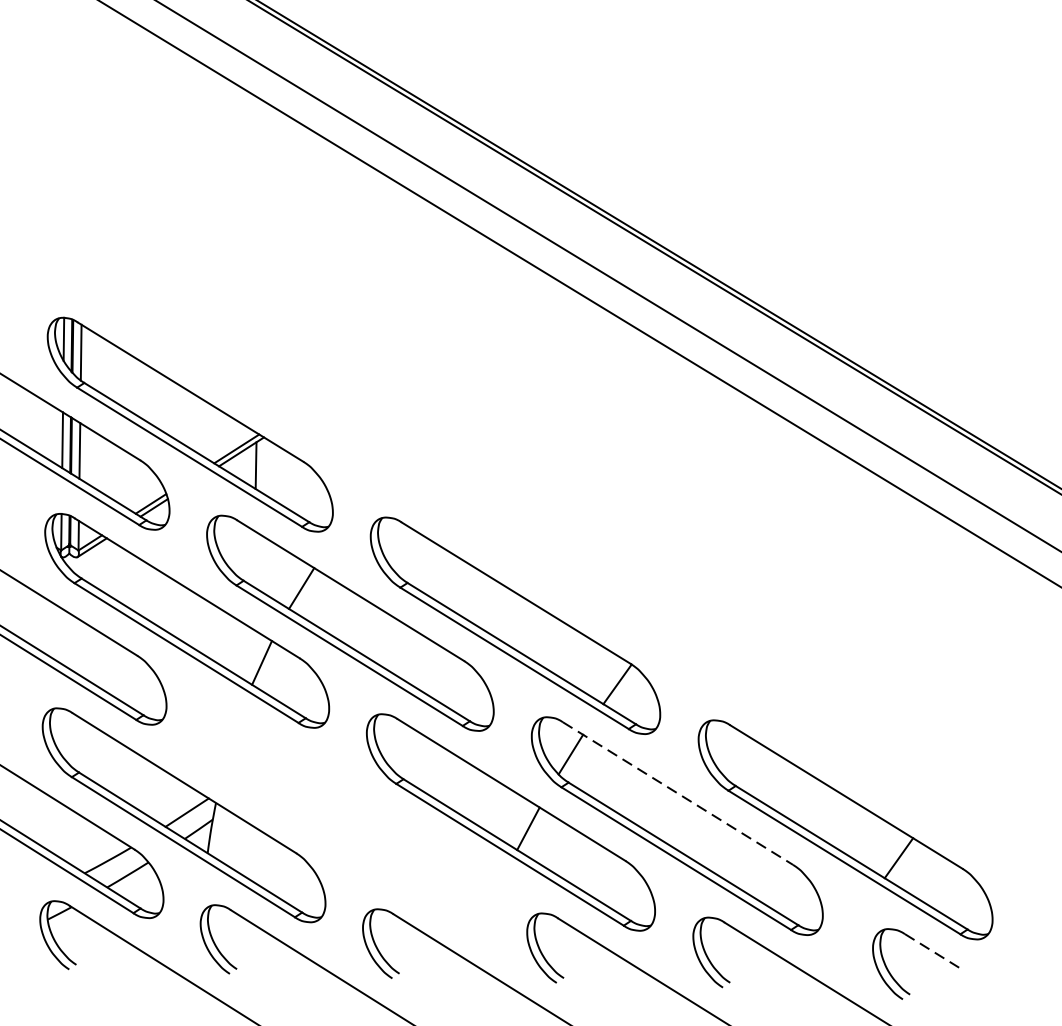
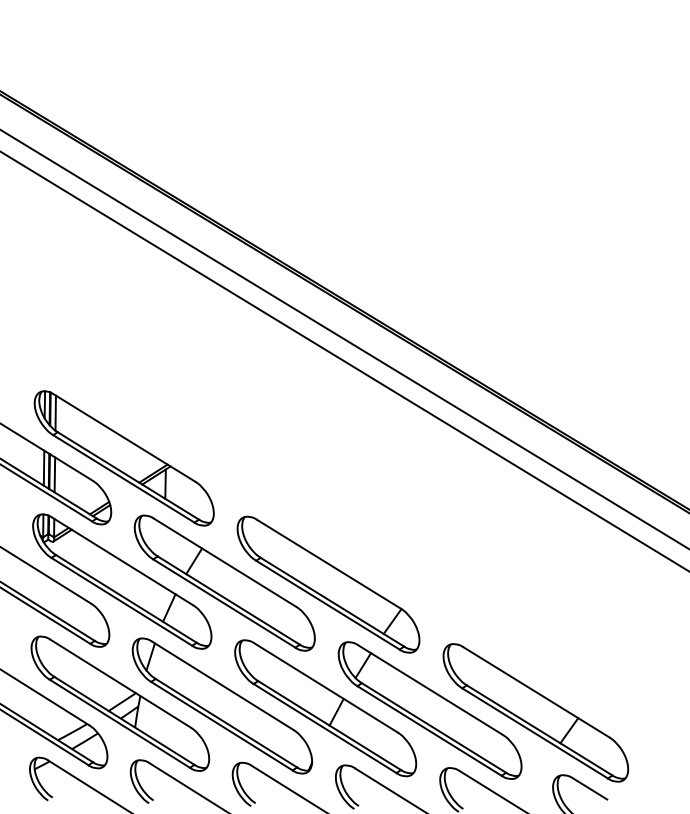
line: (677, 794) -> (430, 690), dashed -> solid
part: (346, 818) -> (222, 705), added
line: (932, 951) -> (590, 789), dashed -> solid

